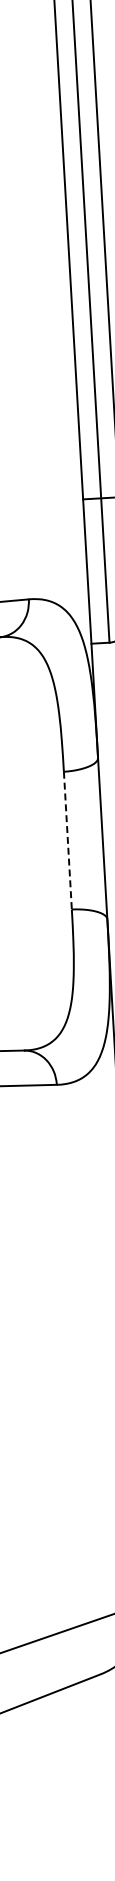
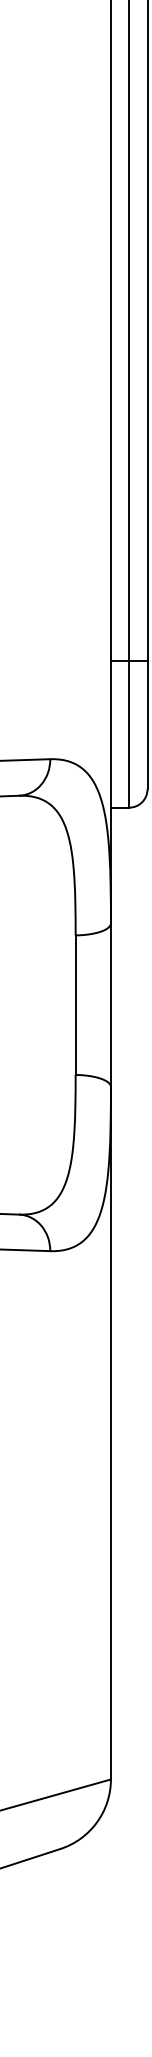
line: (67, 840) -> (75, 1005), dashed -> solid

